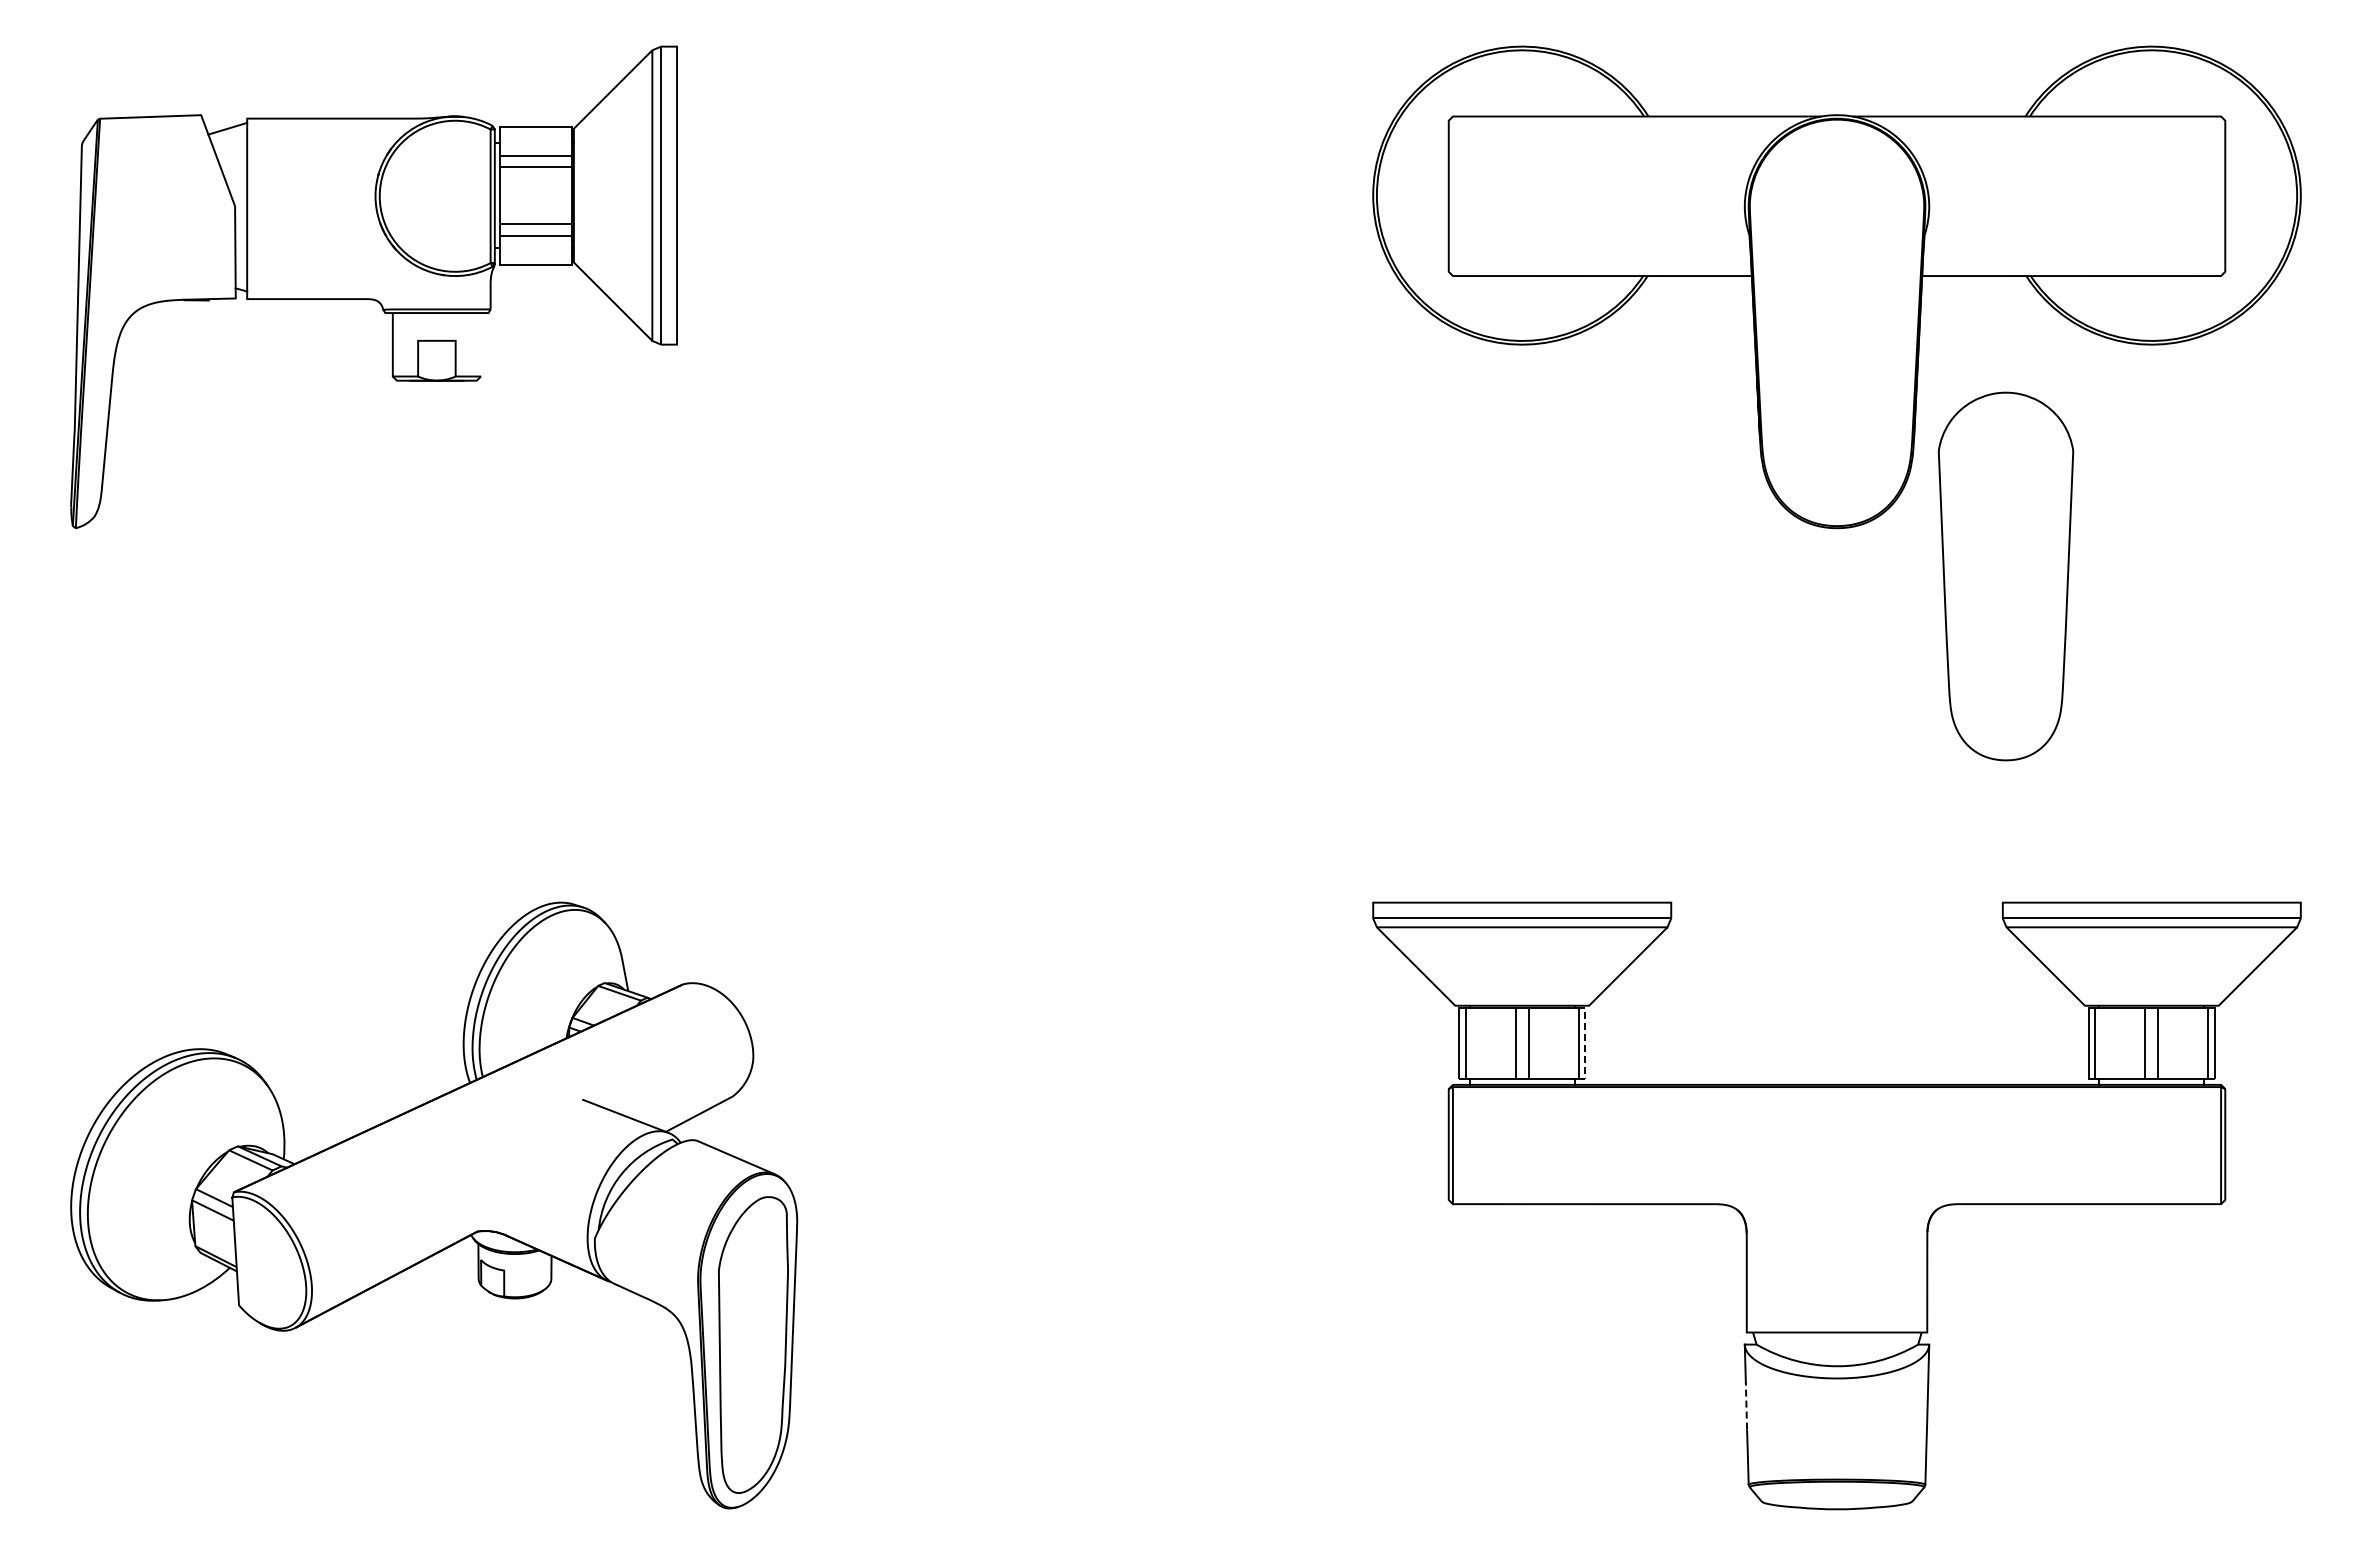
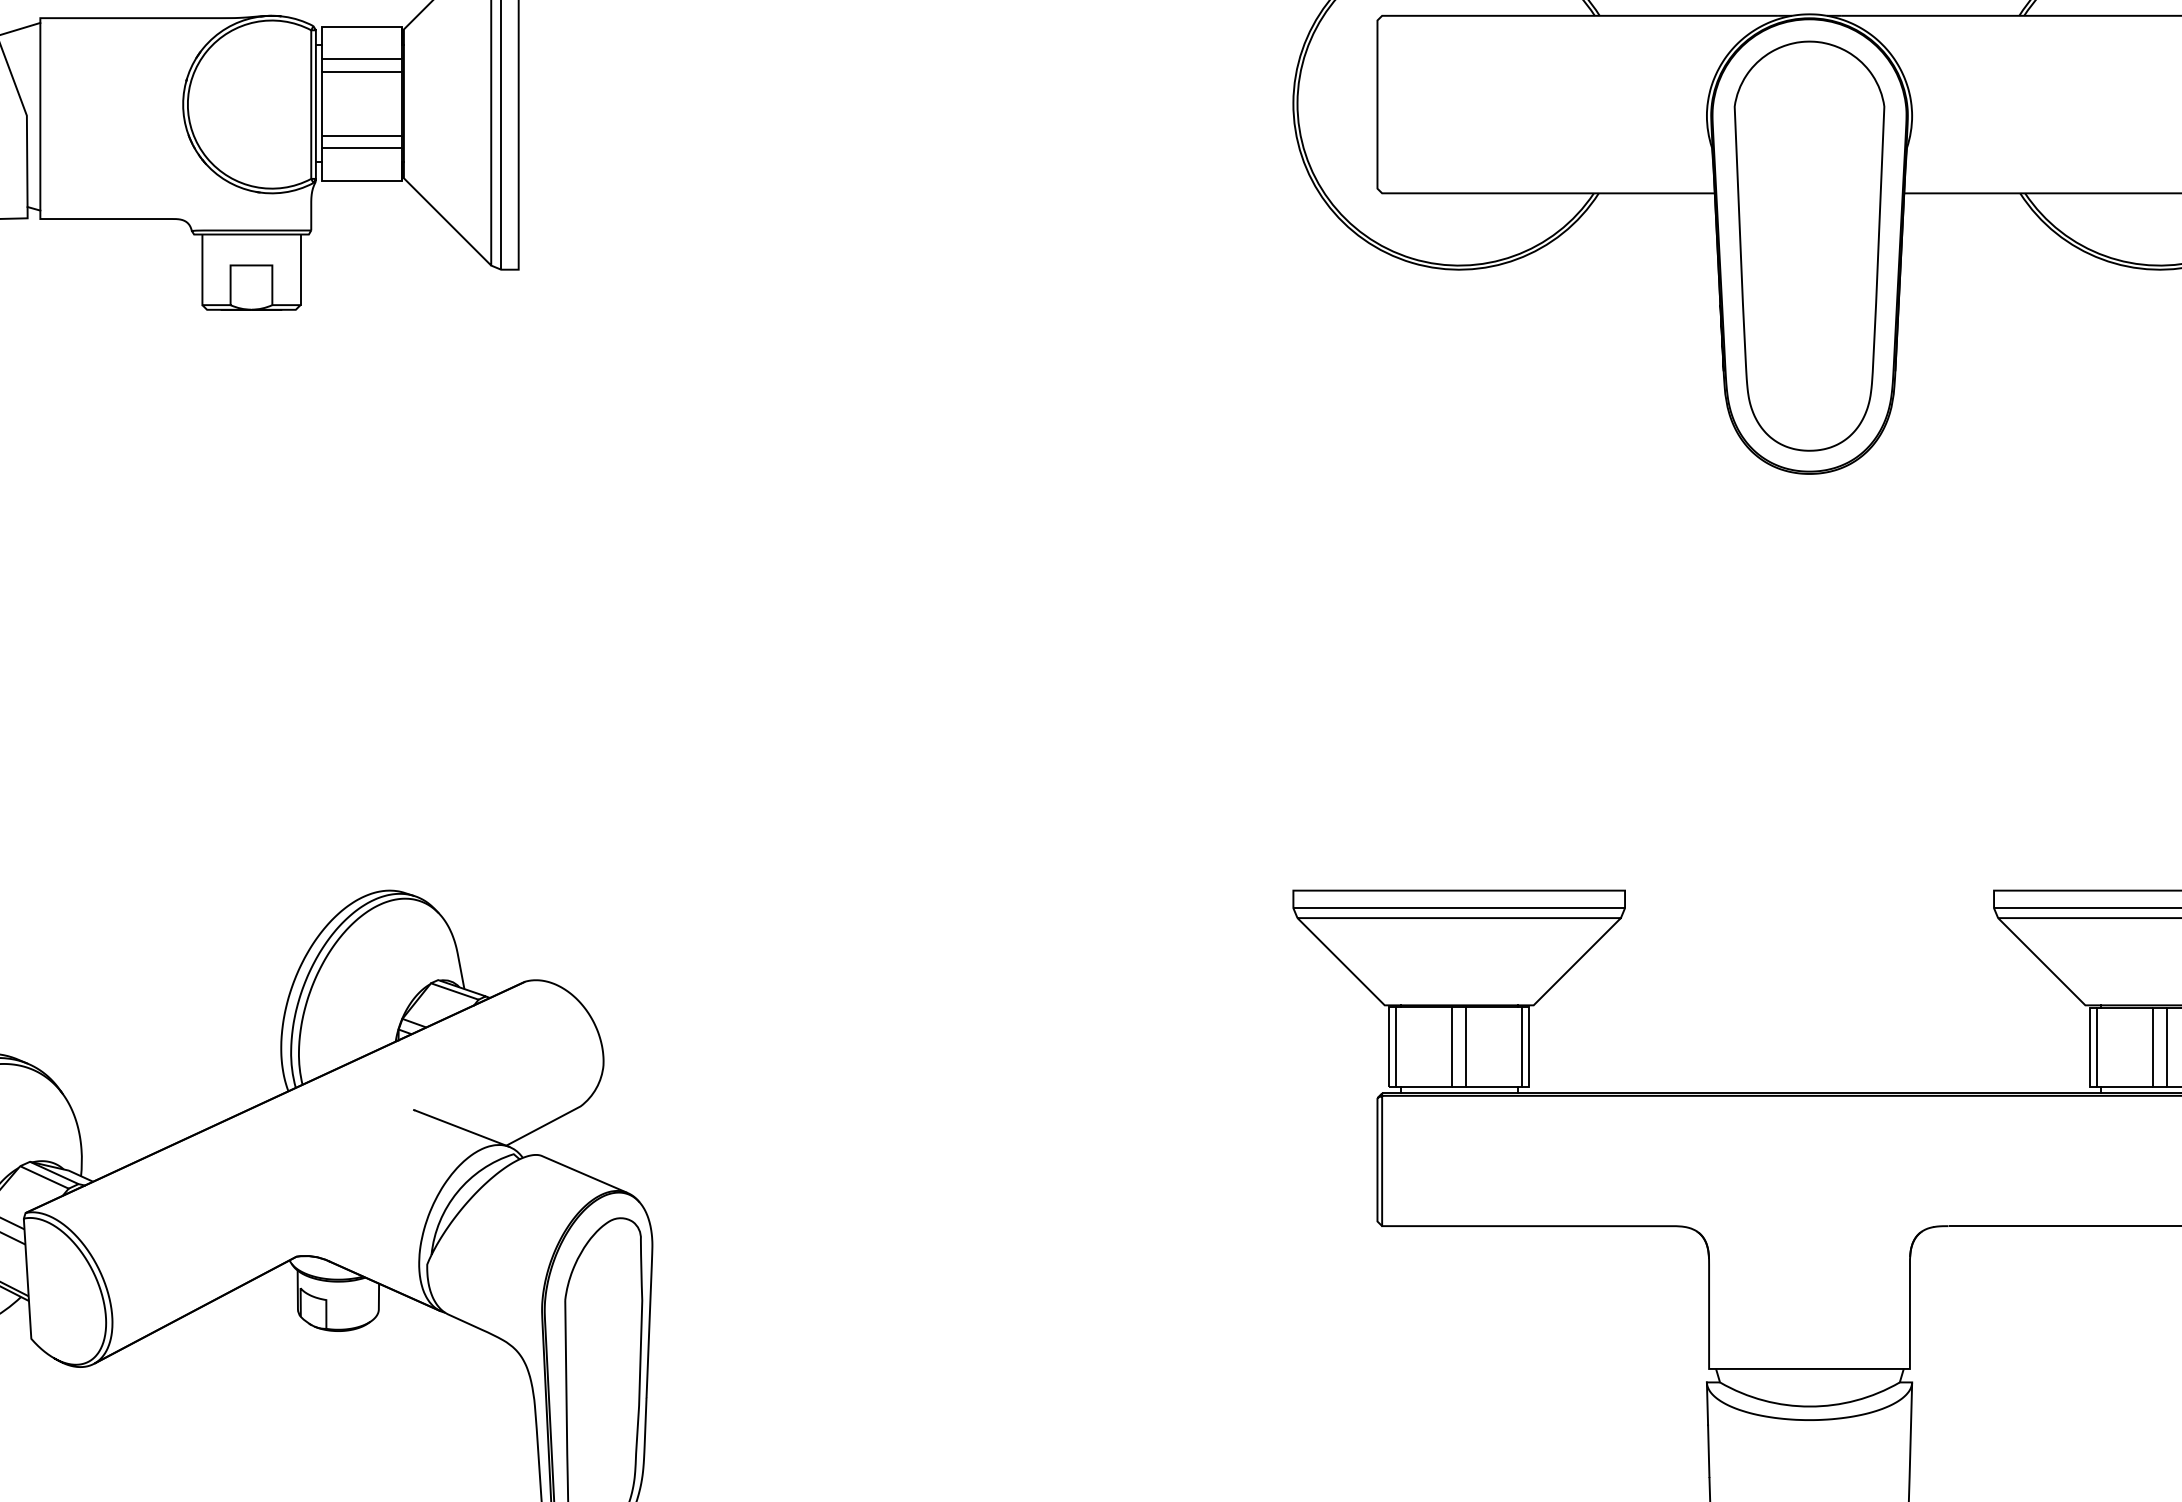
line: (480, 344) -> (299, 269), added
part: (2005, 576) -> (1808, 246), moved
line: (1585, 1043) -> (1529, 1047), dashed -> solid
line: (1746, 1405) -> (1708, 1450), dashed -> solid

